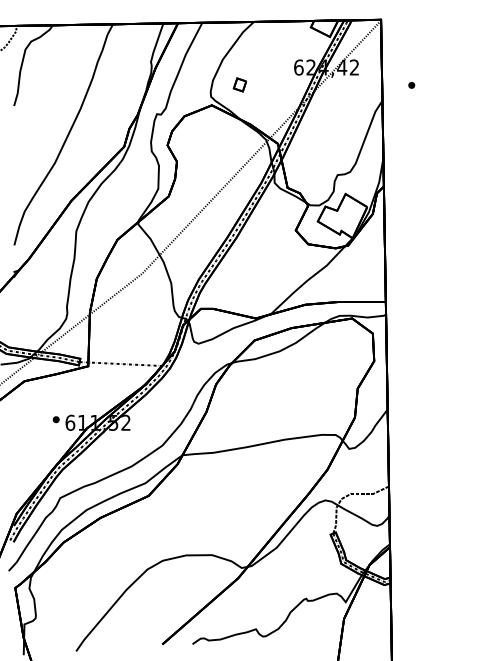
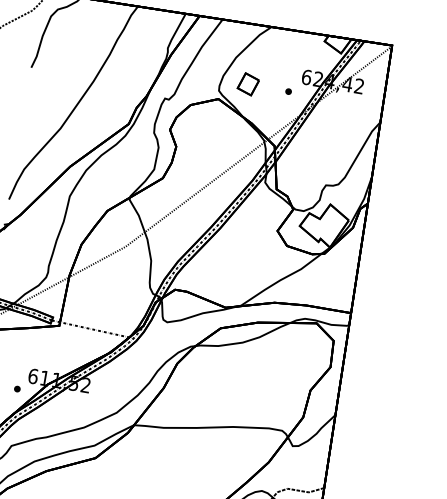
part: (239, 84) -> (247, 83), size x1.67
part: (411, 85) -> (288, 91), moved
part: (55, 419) -> (16, 388), moved

